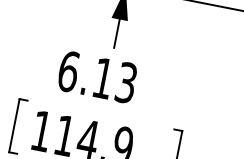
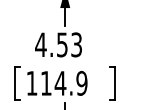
text: (85, 74) -> (51, 44), 6.13 -> 4.53

